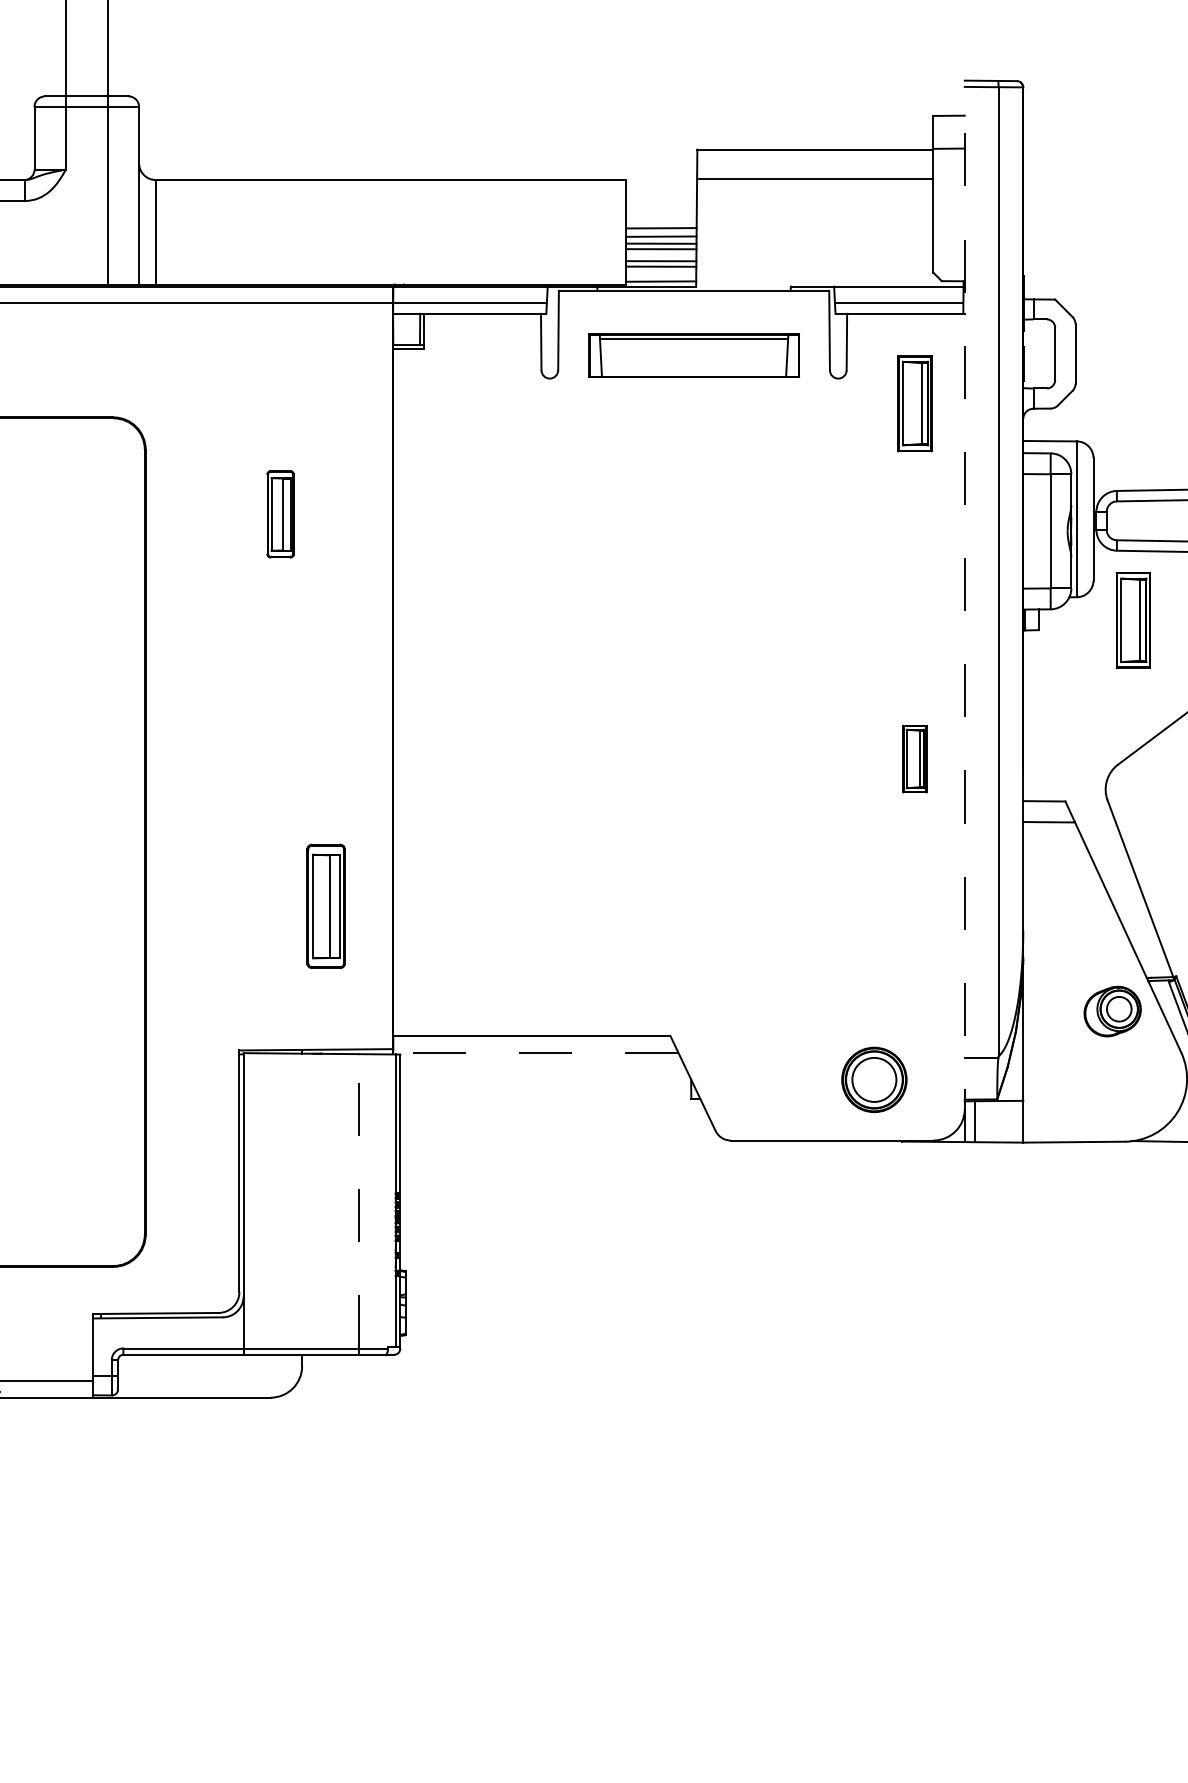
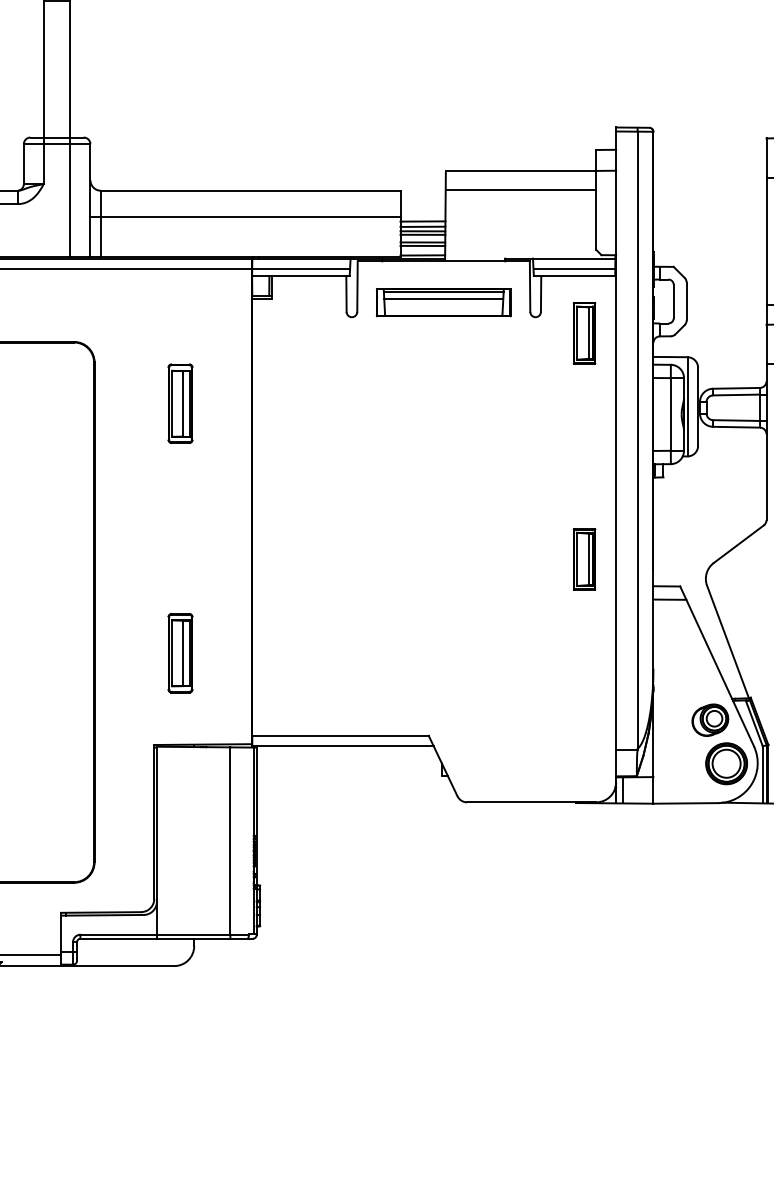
line: (382, 221) -> (245, 217), added
line: (693, 349) -> (443, 298), added
part: (280, 514) -> (180, 403), size x1.43
line: (965, 611) -> (616, 465), dashed -> solid
part: (1133, 620) -> (723, 471), removed
part: (915, 759) -> (584, 559), size x1.43
part: (326, 906) -> (180, 653), moved
line: (536, 1052) -> (343, 746), dashed -> solid
part: (874, 1079) -> (726, 763), moved
line: (359, 1201) -> (230, 841), dashed -> solid

